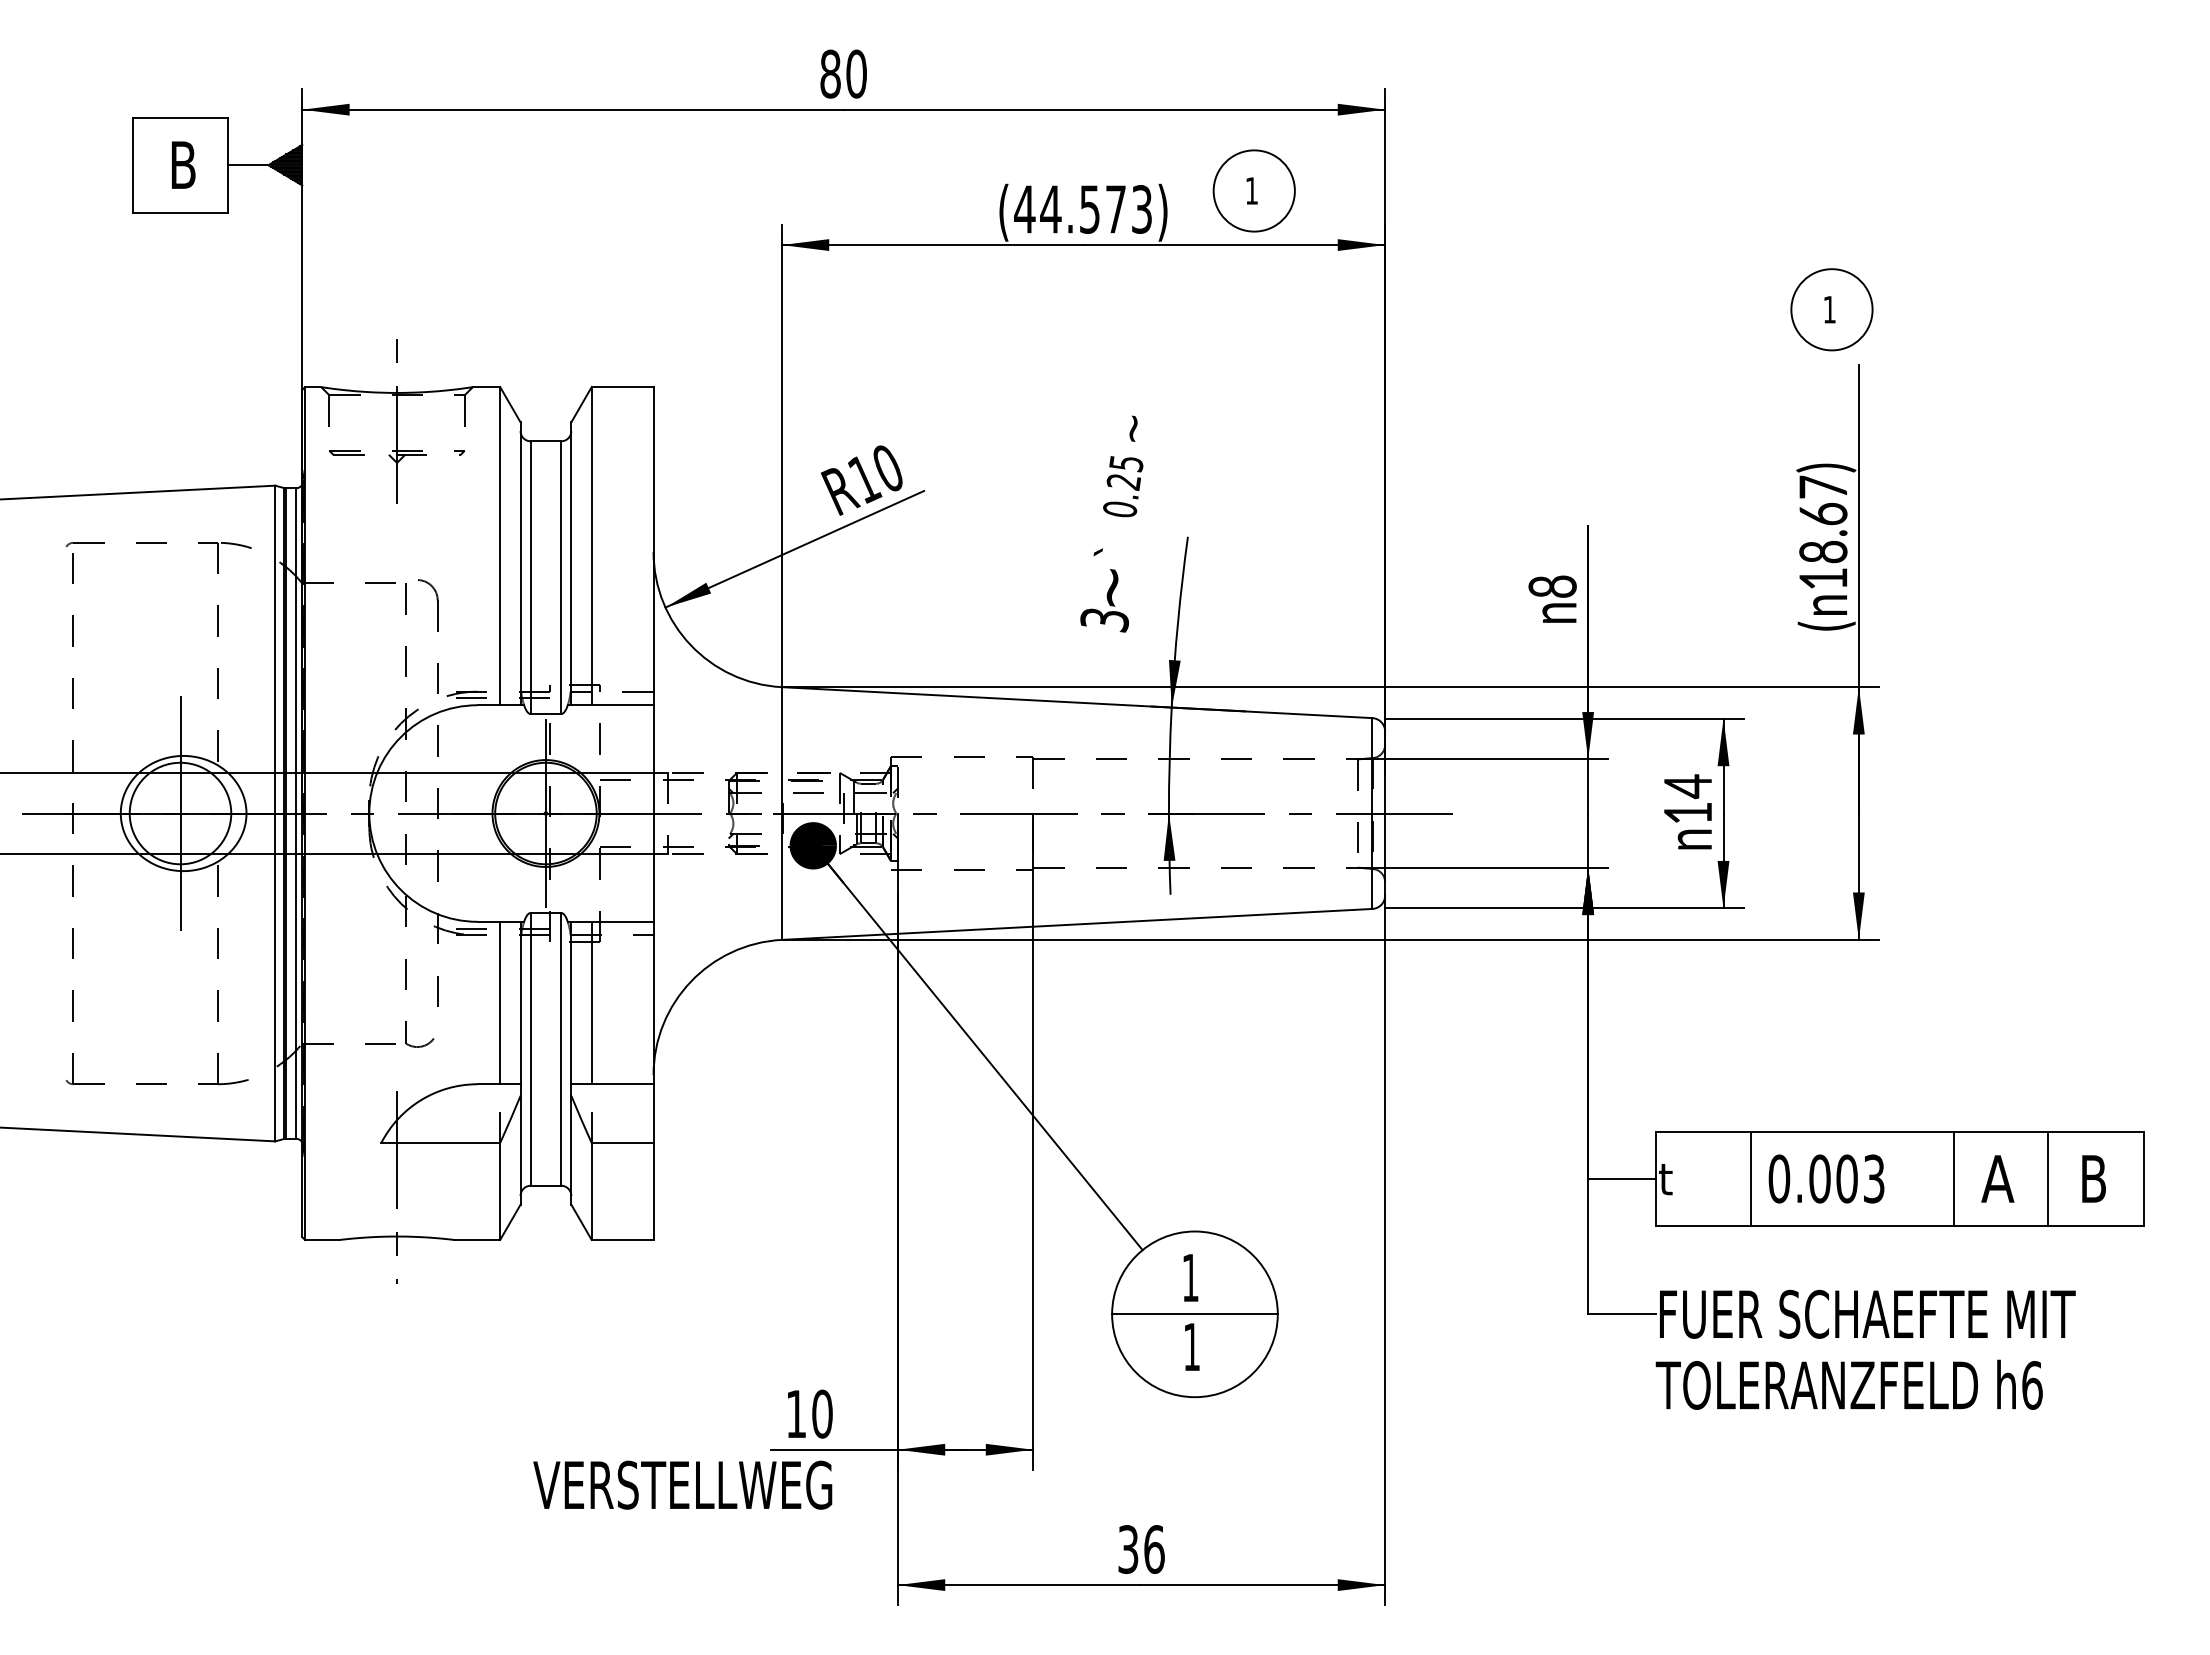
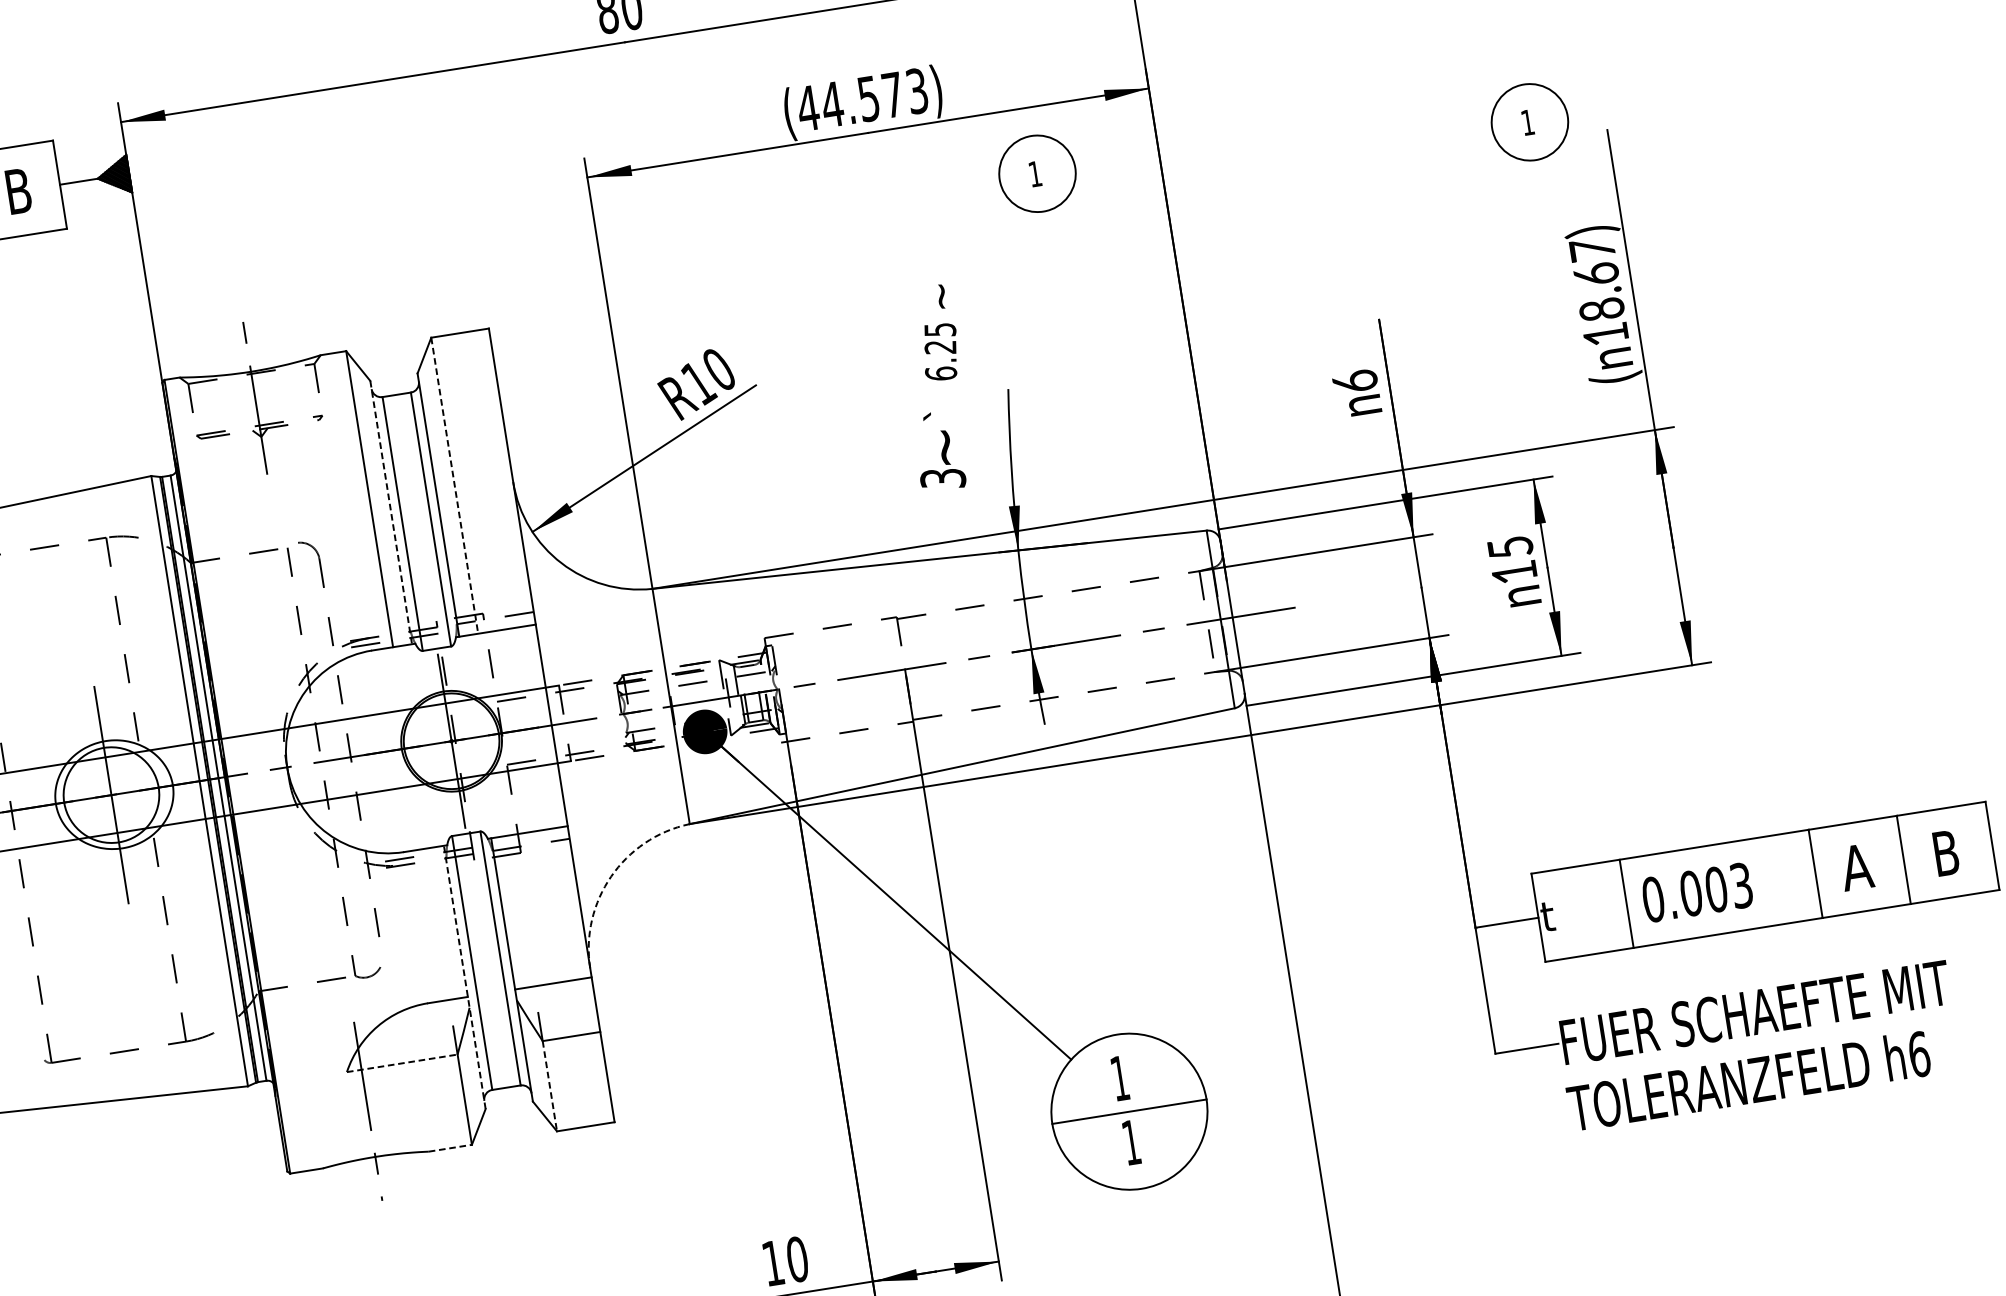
part: (1253, 190) -> (1036, 173), moved
part: (1831, 309) -> (1529, 122), moved
text: (1120, 509) -> (941, 373), 0.25 -> 6.25
line: (591, 546) -> (454, 486), solid -> dashed
line: (520, 564) -> (391, 513), solid -> dashed
text: (1552, 586) -> (1354, 381), 8 -> 6
text: (1688, 786) -> (1510, 547), 14 -> 15
arc: (690, 981) -> (610, 876), solid -> dashed
line: (500, 1002) -> (437, 923), removed
line: (591, 1002) -> (521, 910), removed
line: (520, 1062) -> (464, 976), solid -> dashed
line: (441, 1142) -> (402, 1062), solid -> dashed
line: (591, 1191) -> (549, 1086), solid -> dashed
line: (477, 1239) -> (450, 1147), solid -> dashed

